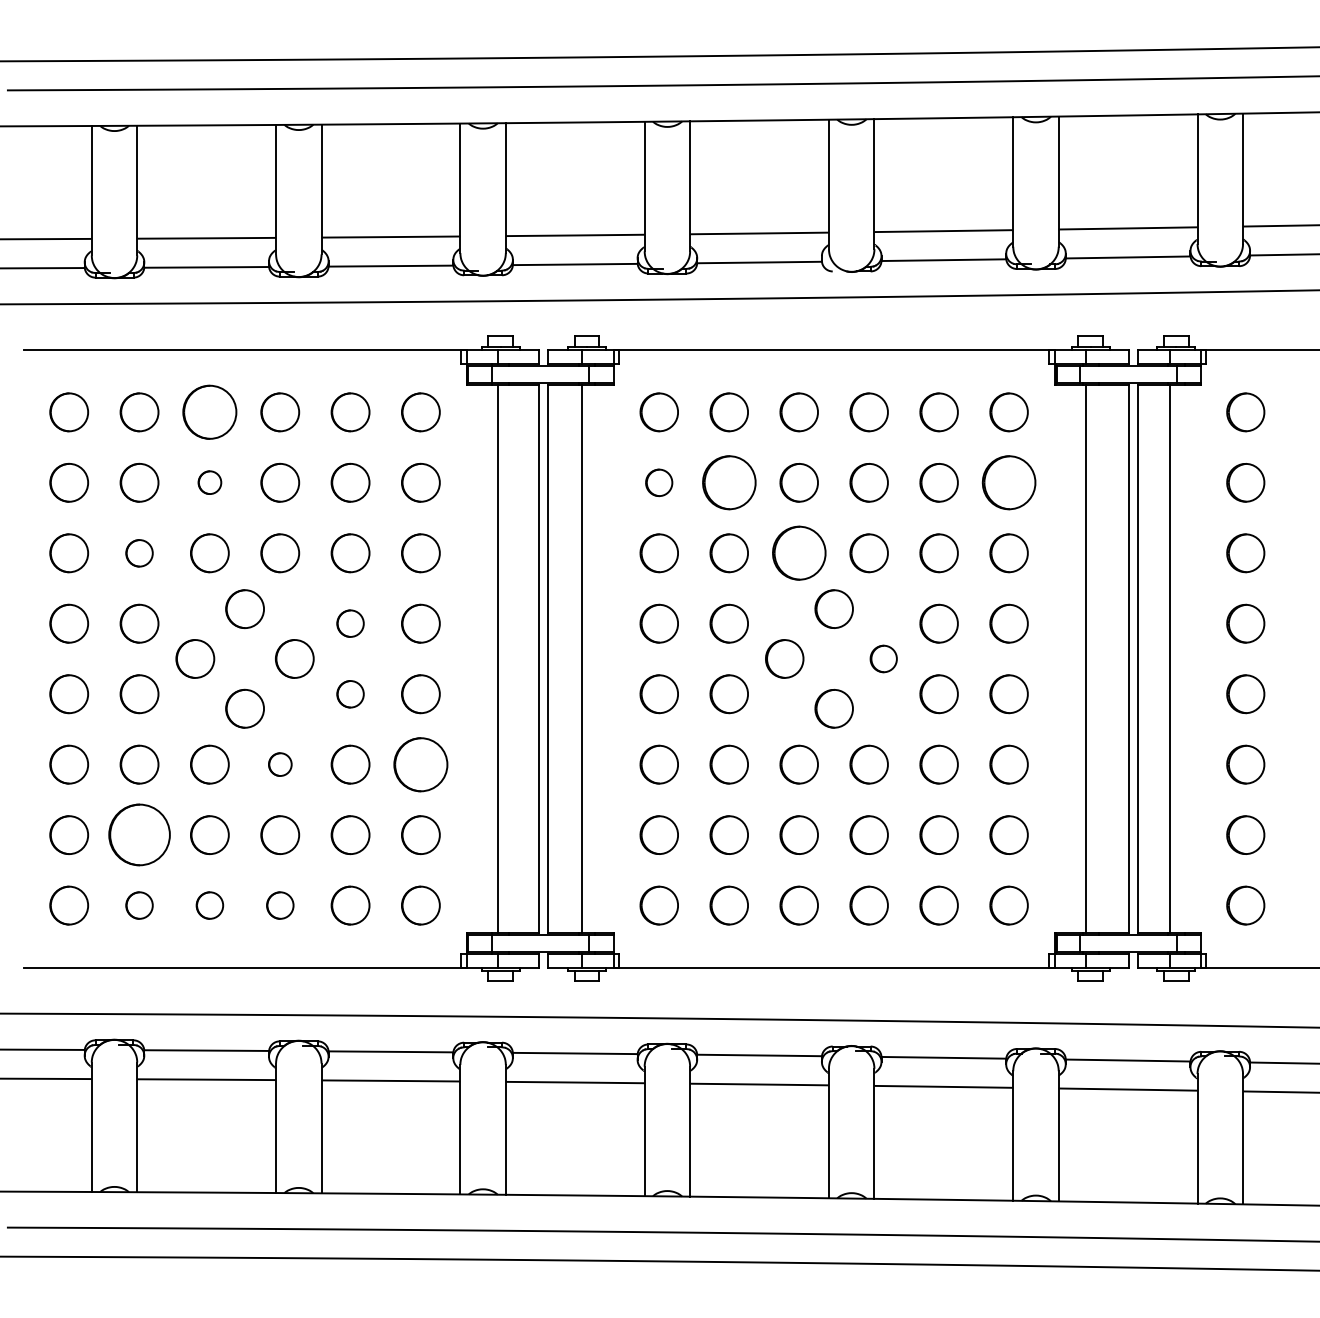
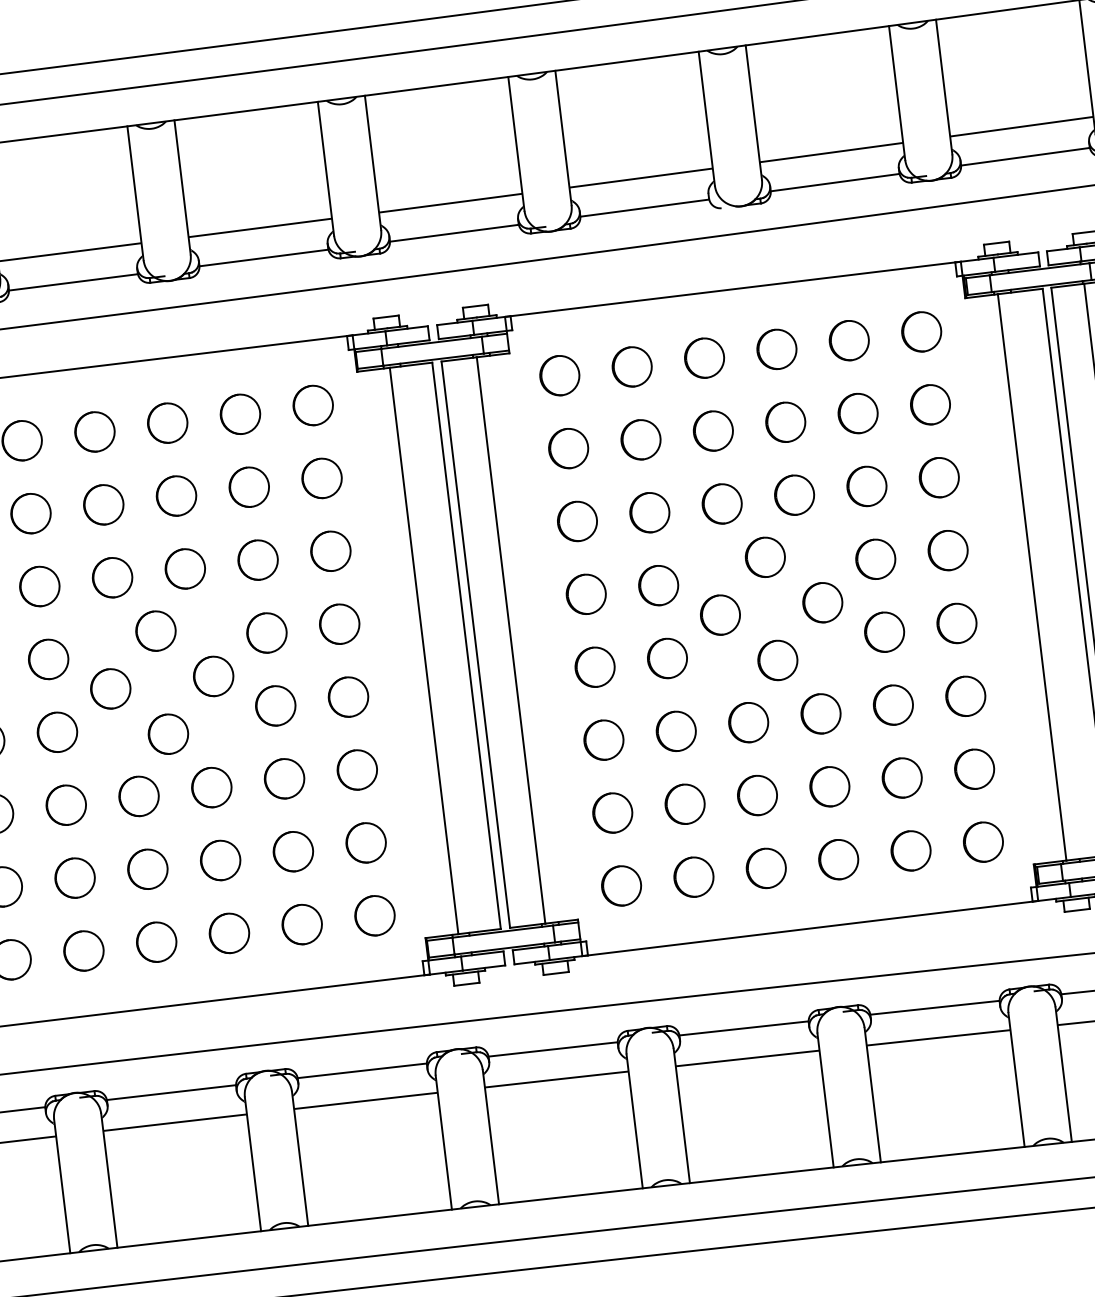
part: (209, 412) -> (94, 432), size x0.71
part: (209, 482) -> (103, 504), size x1.67
part: (658, 482) -> (567, 448), size x1.43
part: (728, 482) -> (640, 439), size x0.71
part: (1008, 482) -> (929, 404), size x0.71
part: (139, 553) -> (39, 586), size x1.43
part: (798, 553) -> (721, 504), size x0.71
part: (350, 623) -> (266, 632), size x1.43
part: (883, 658) -> (822, 602), size x1.43
part: (350, 694) -> (275, 706), size x1.43
part: (280, 764) -> (212, 787), size x1.67
part: (420, 764) -> (356, 769), size x0.71
part: (139, 835) -> (75, 878), size x0.62
part: (139, 905) -> (83, 950), size x1.43
part: (209, 905) -> (156, 942), size x1.43
part: (280, 905) -> (229, 933), size x1.43

